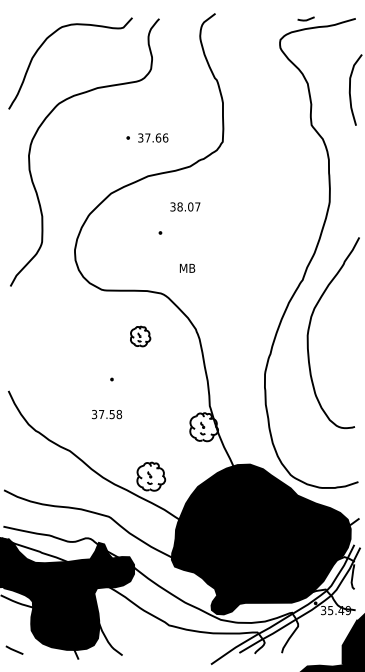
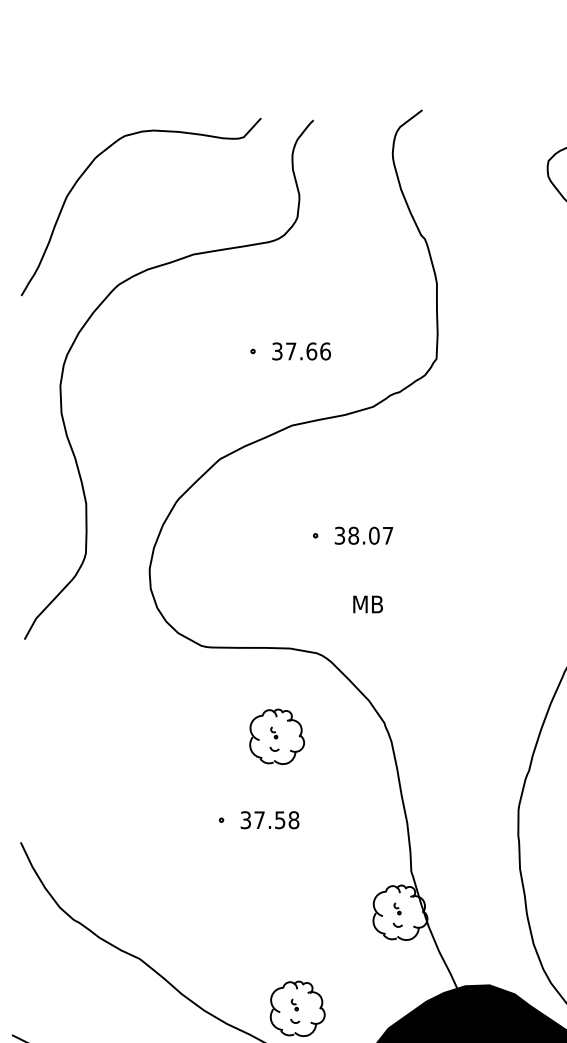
text: (185, 206) -> (364, 534), moved
part: (140, 336) -> (276, 736), size x1.43
text: (107, 414) -> (271, 820), moved

